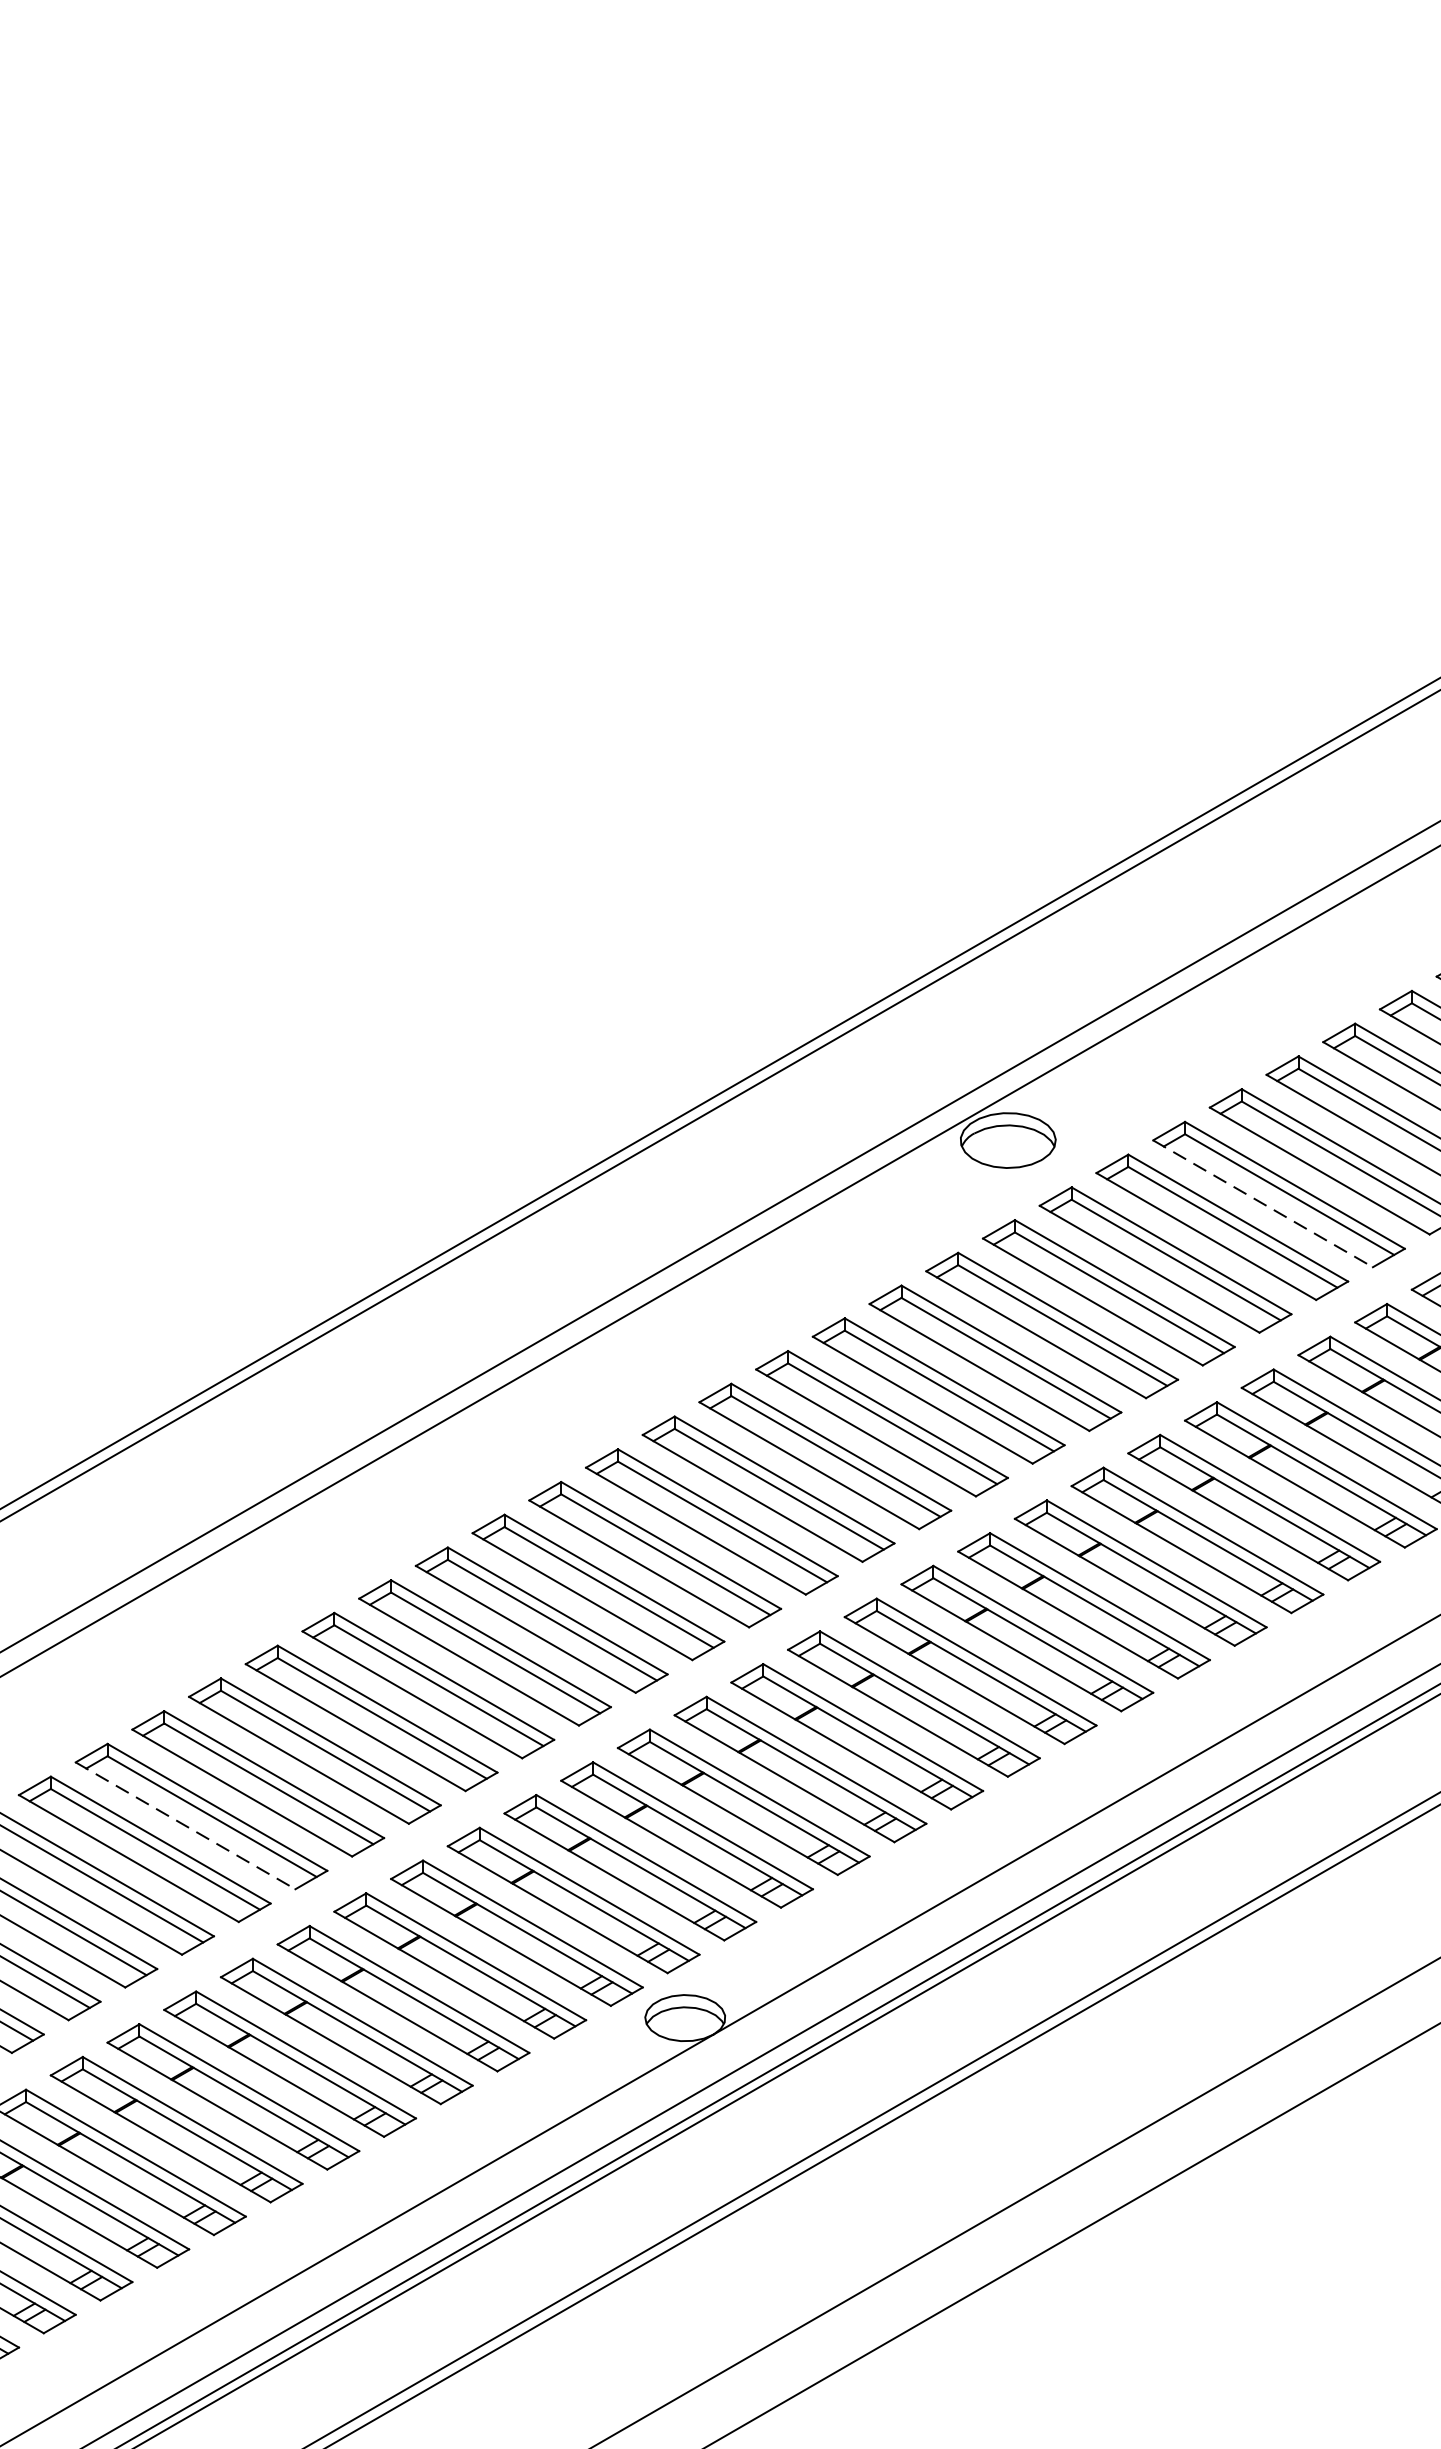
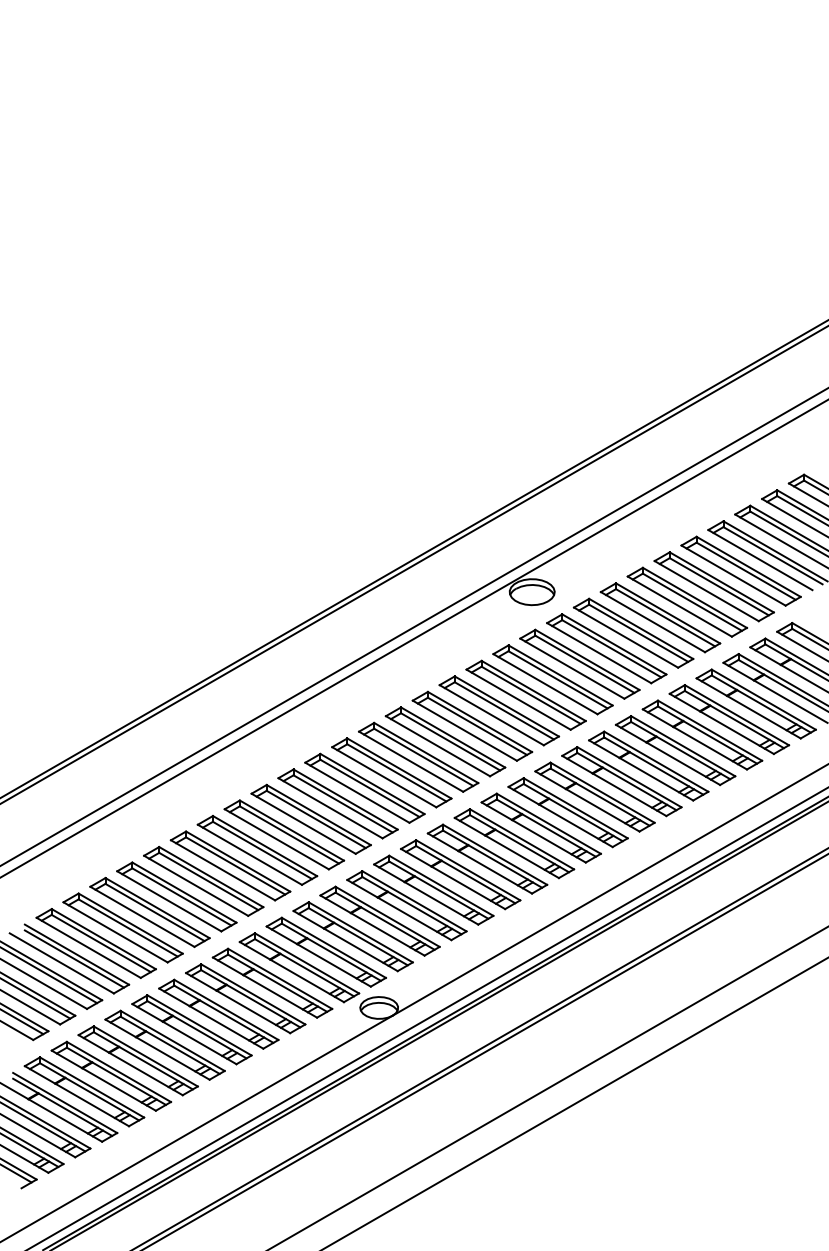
line: (1264, 1204) -> (653, 622), dashed -> solid
line: (185, 1827) -> (142, 917), dashed -> solid

